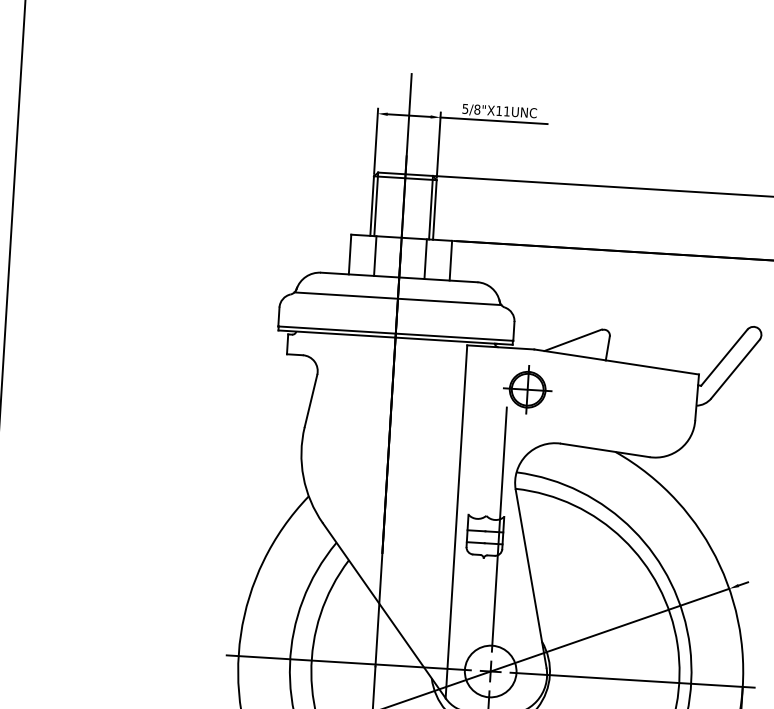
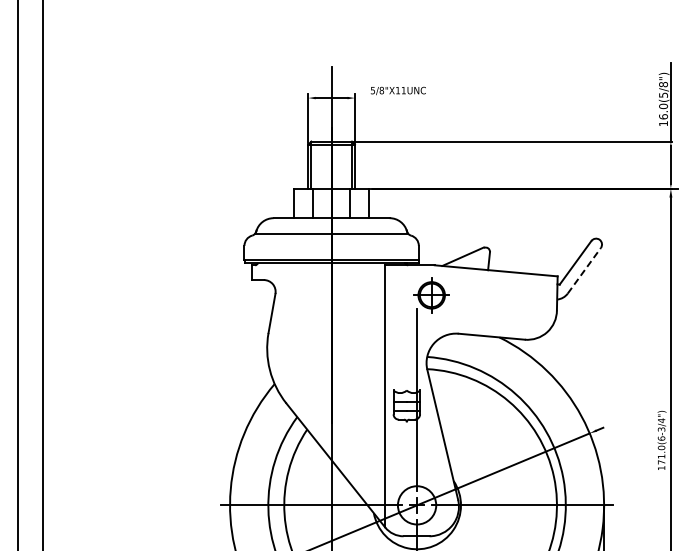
line: (493, 121) -> (394, 98), removed
line: (735, 368) -> (584, 270), solid -> dashed

